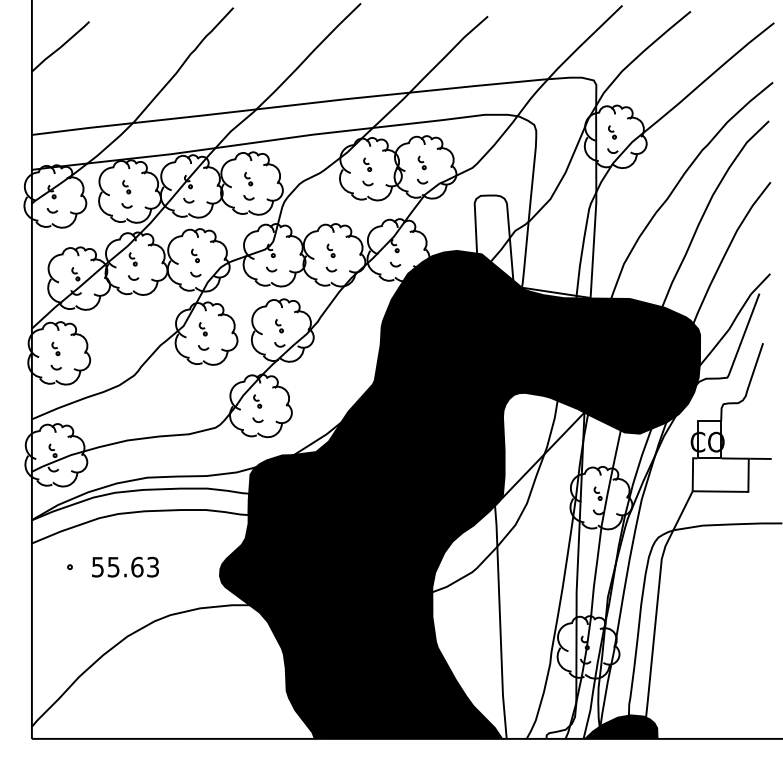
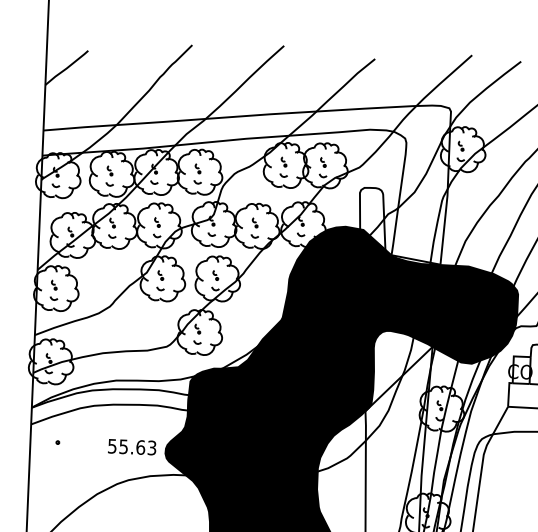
text: (125, 566) -> (132, 446), moved

